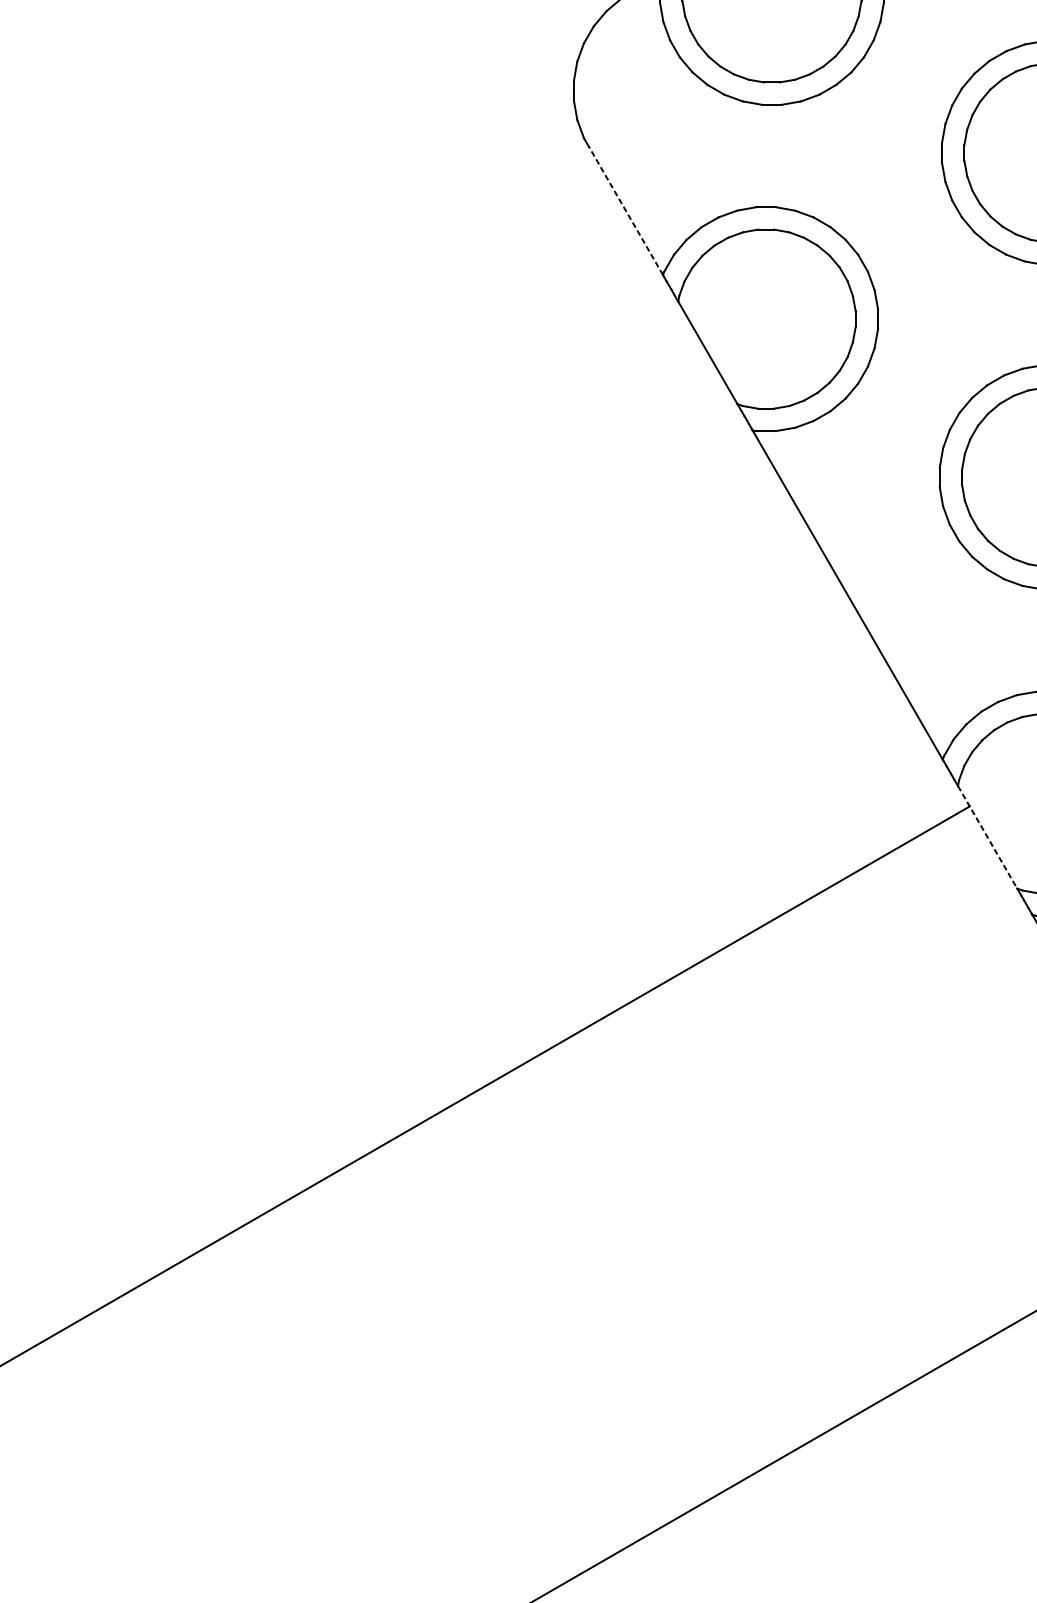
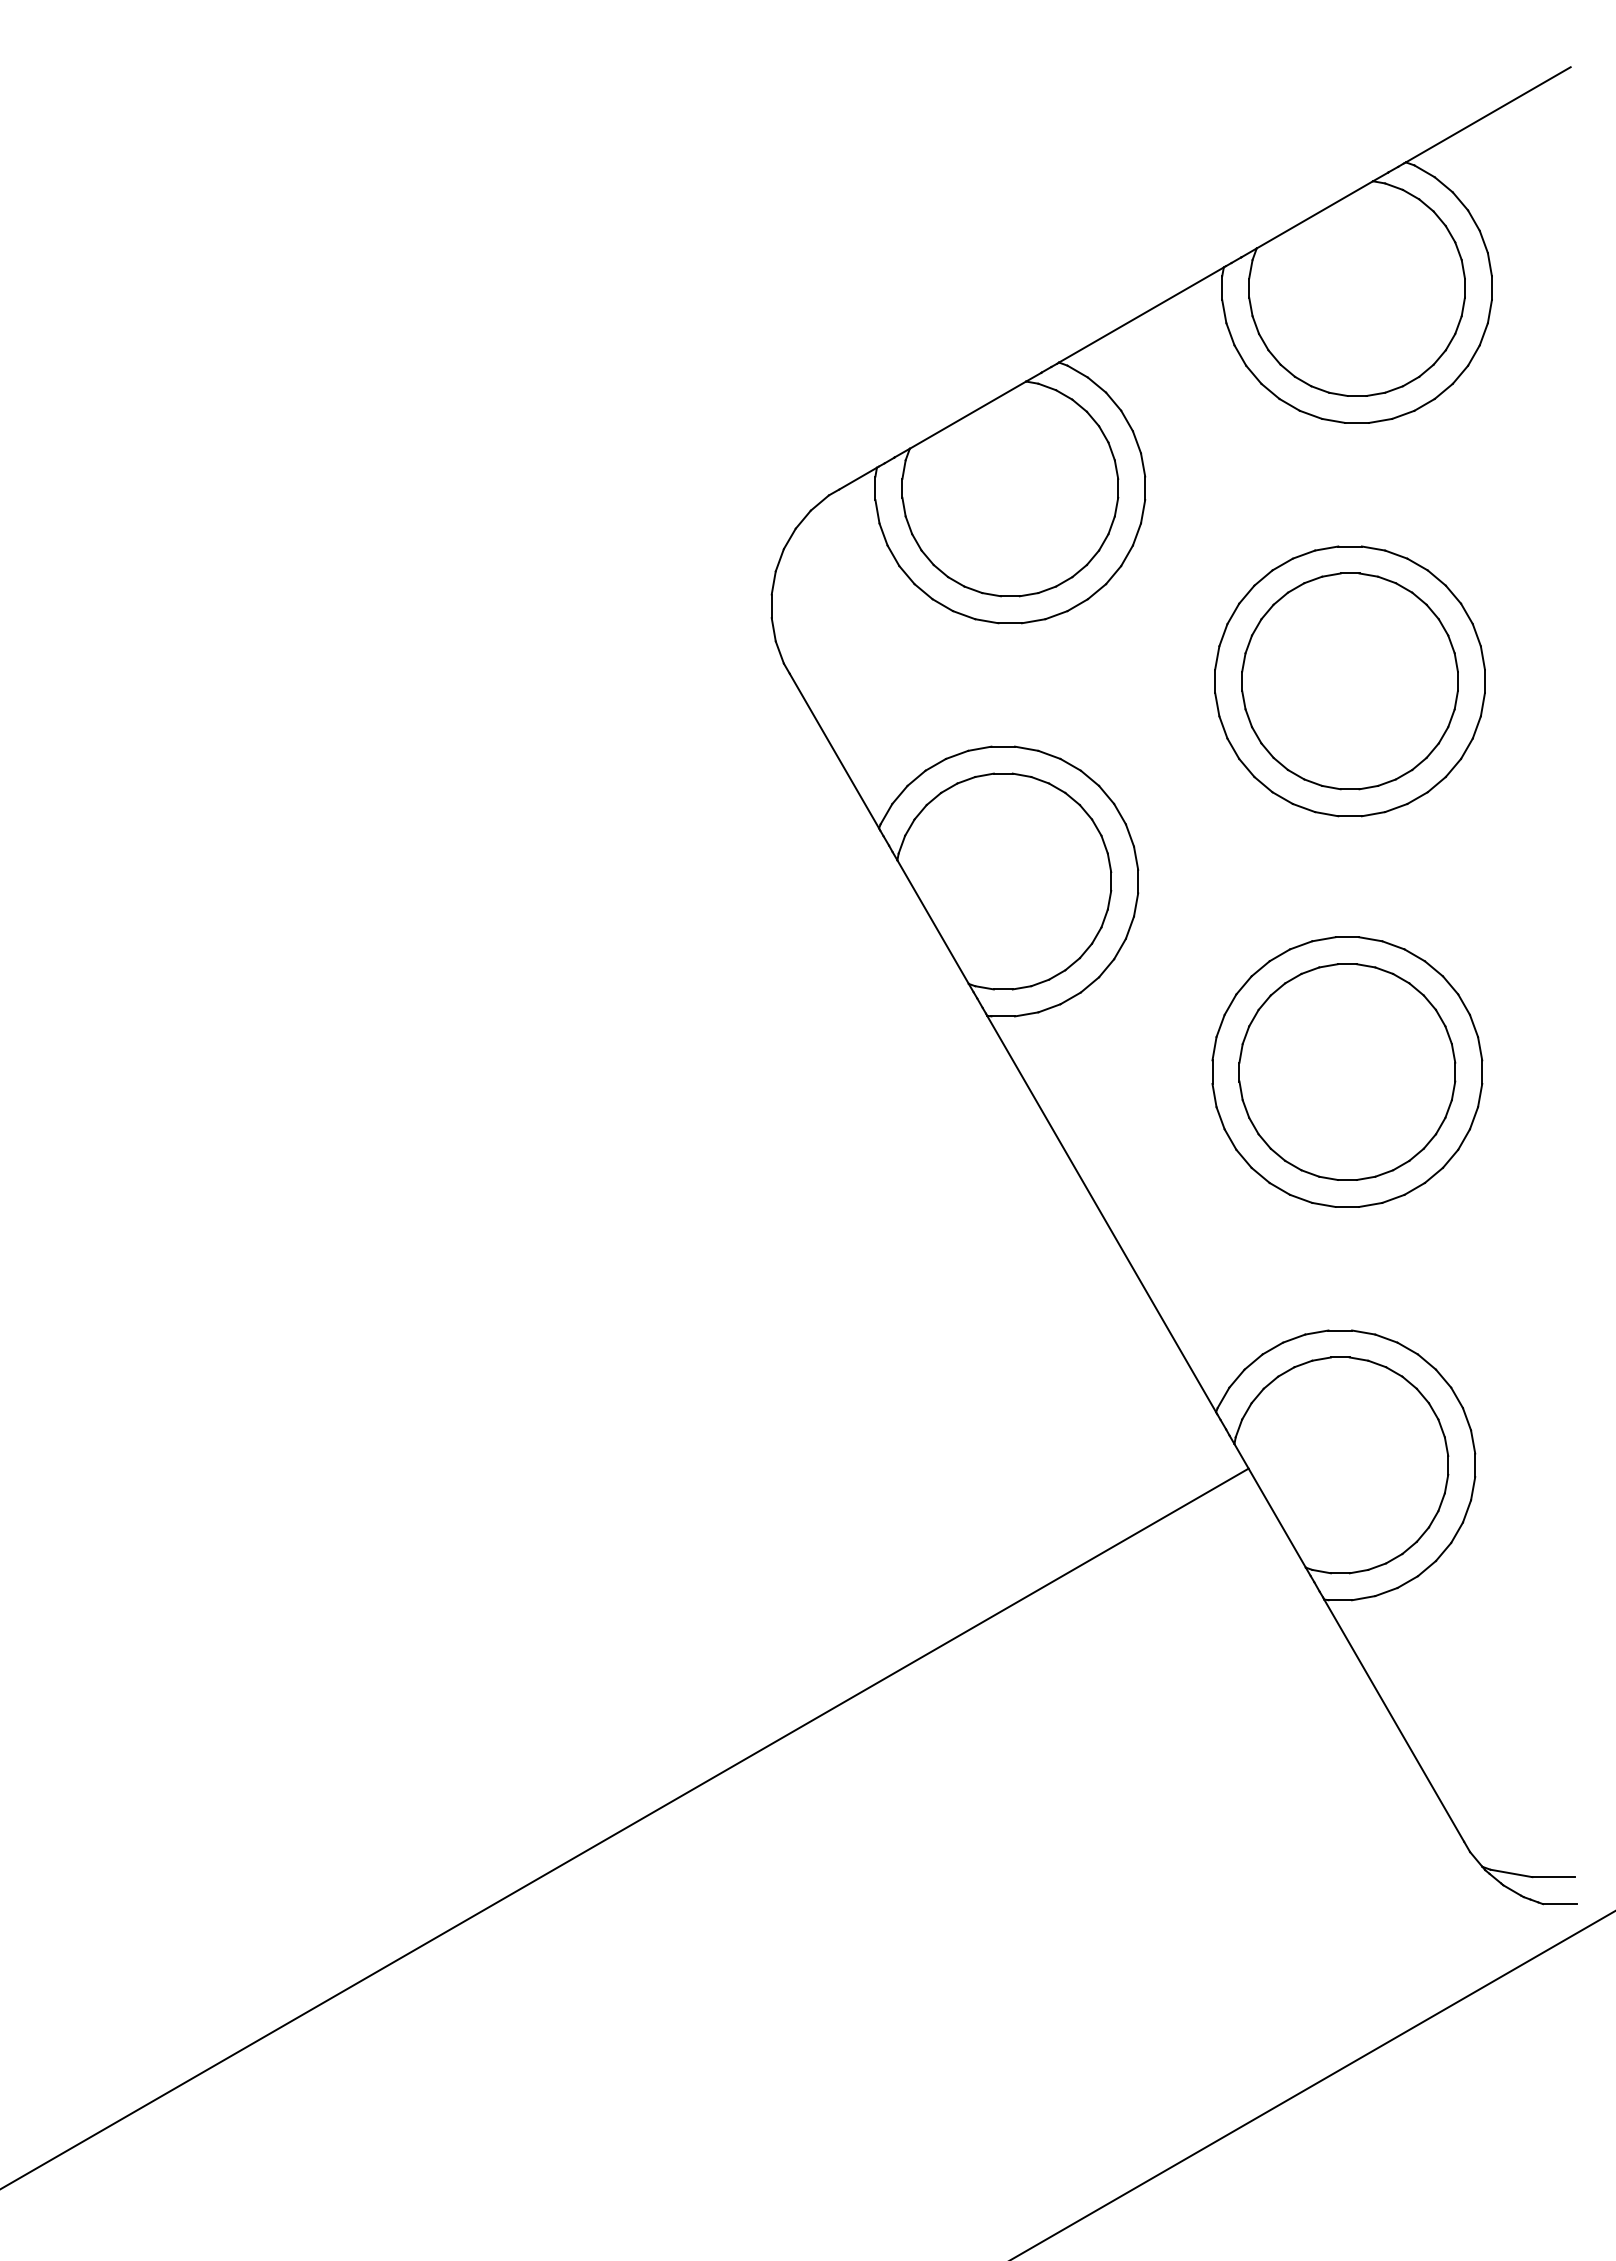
line: (626, 210) -> (834, 750), dashed -> solid
line: (987, 837) -> (1270, 1506), dashed -> solid

